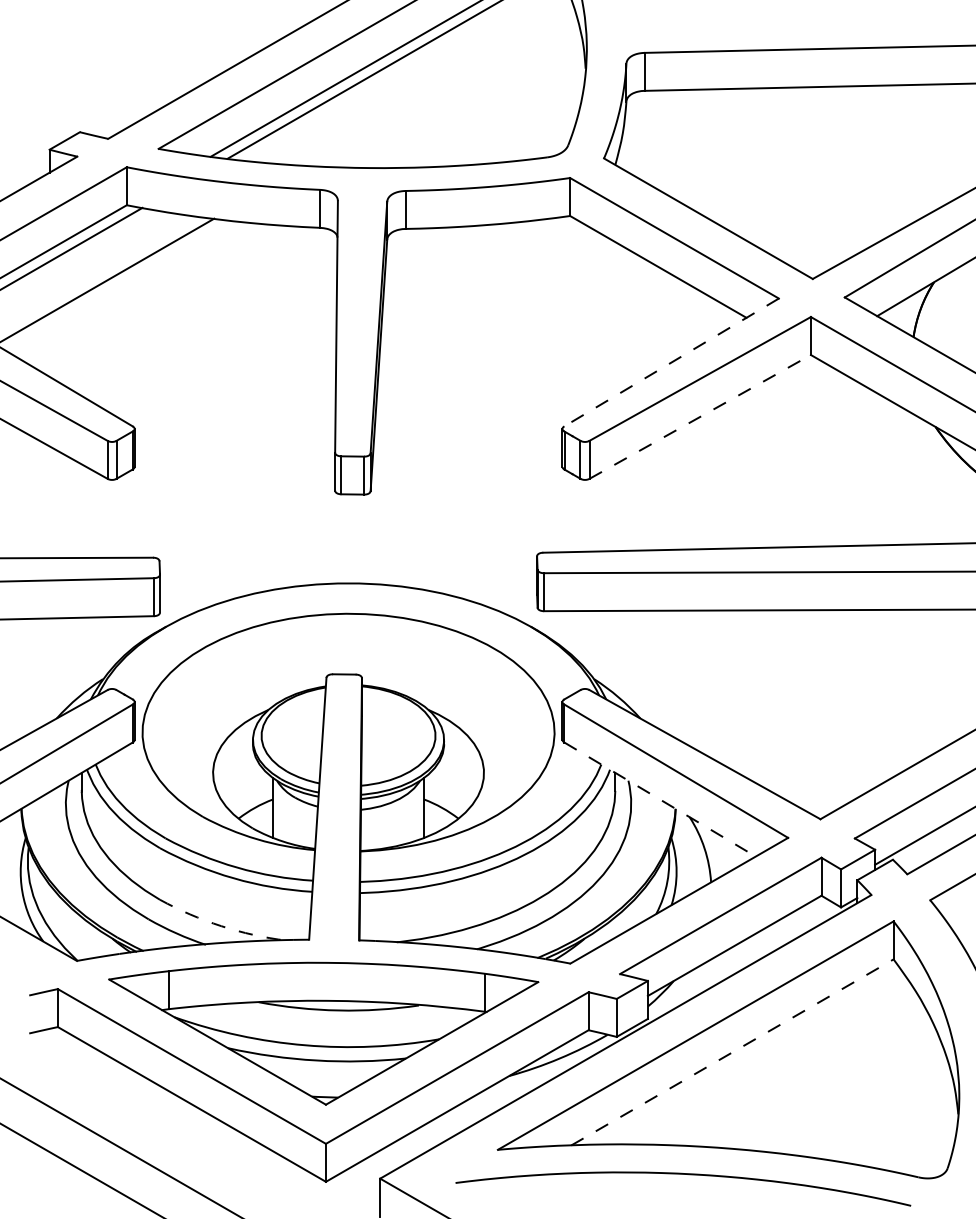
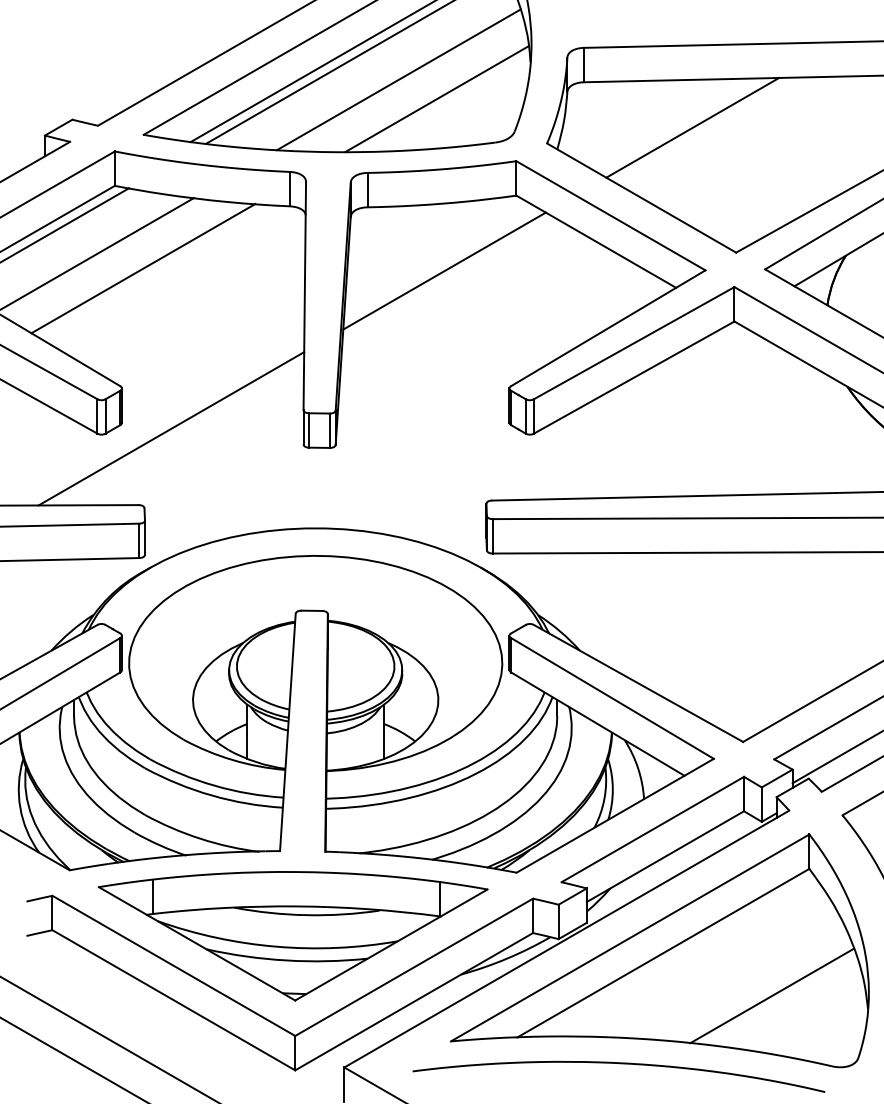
line: (439, 87) -> (398, 79), added
line: (482, 108) -> (437, 98), added
line: (764, 141) -> (692, 128), added
line: (157, 296) -> (142, 268), added
line: (490, 298) -> (444, 270), added
line: (671, 362) -> (608, 328), dashed -> solid
line: (700, 416) -> (634, 377), dashed -> solid
line: (188, 473) -> (170, 428), added
line: (660, 799) -> (598, 724), dashed -> solid
arc: (221, 926) -> (200, 839), dashed -> solid
line: (732, 1052) -> (663, 953), dashed -> solid
line: (852, 1099) -> (772, 995), added

